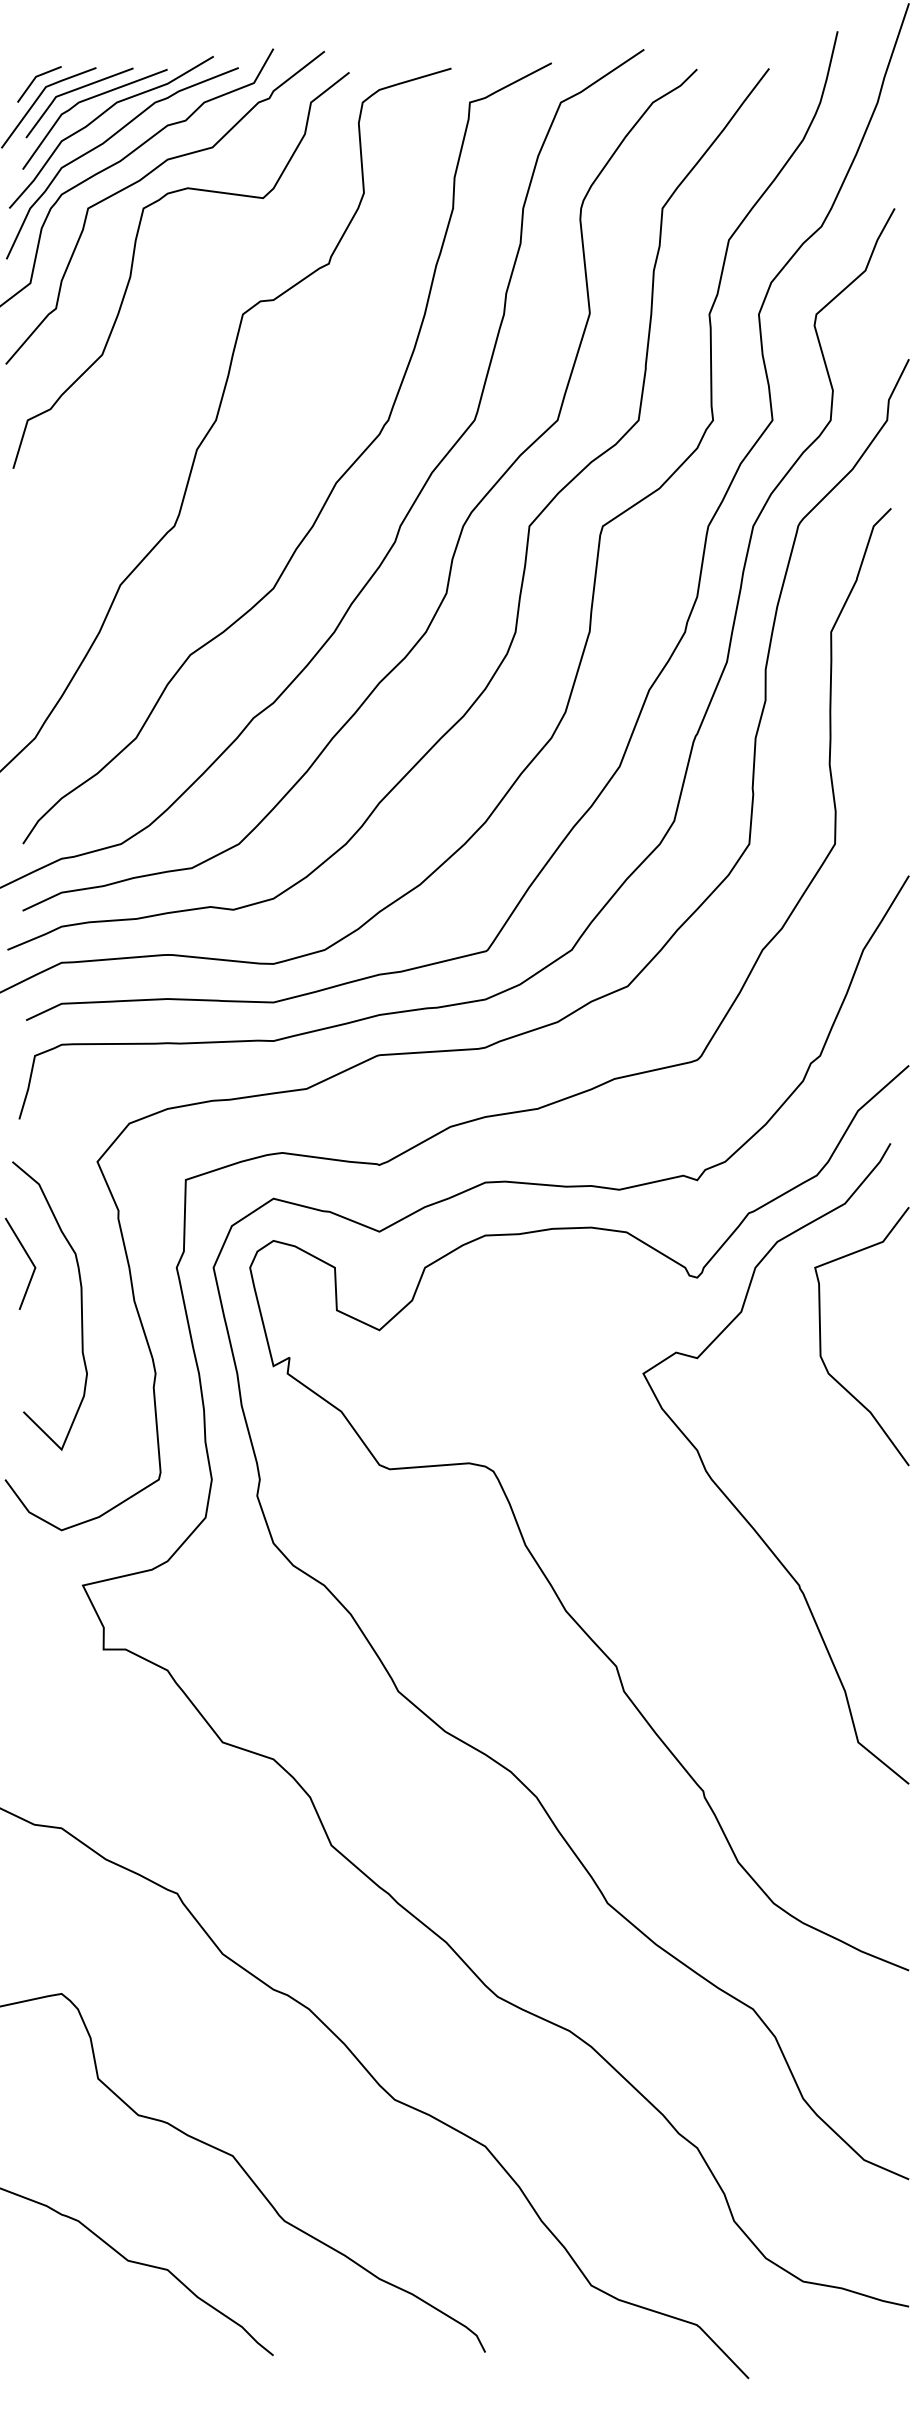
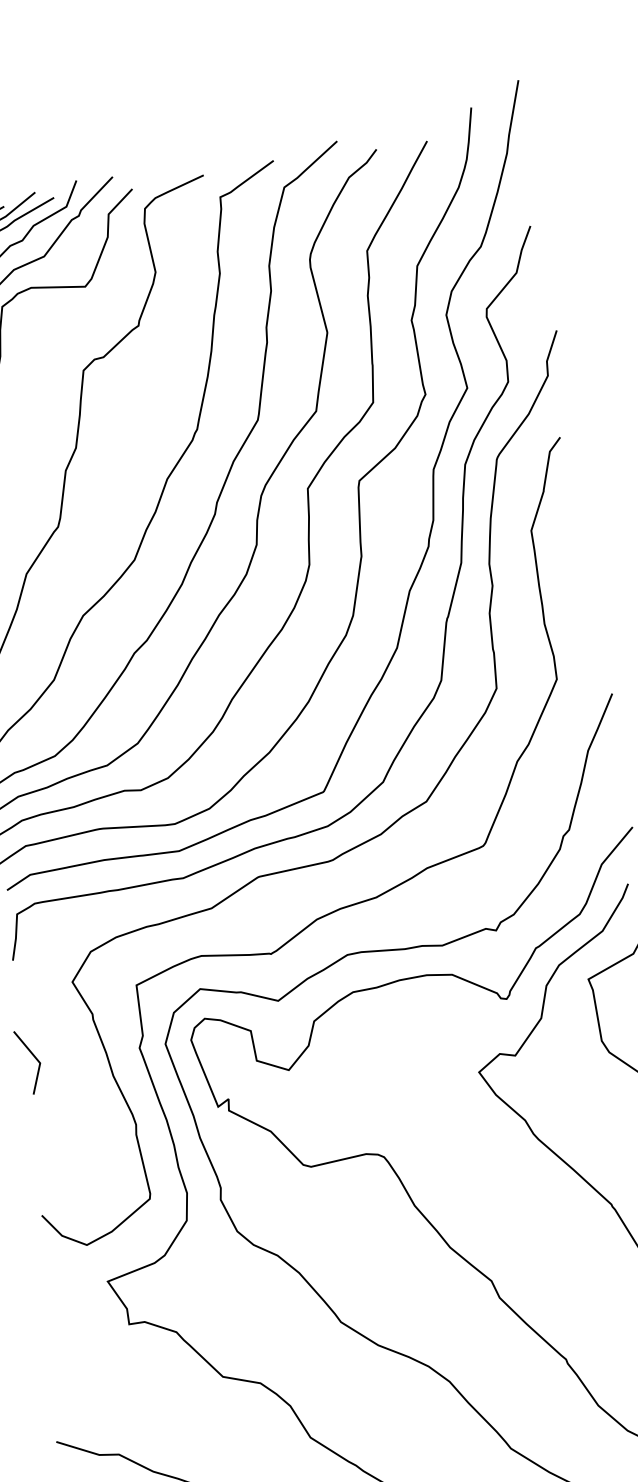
curve: (80, 1304) -> (75, 1084), removed

